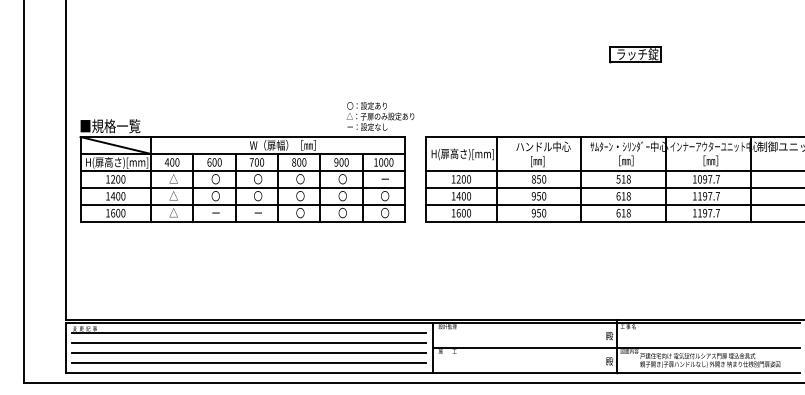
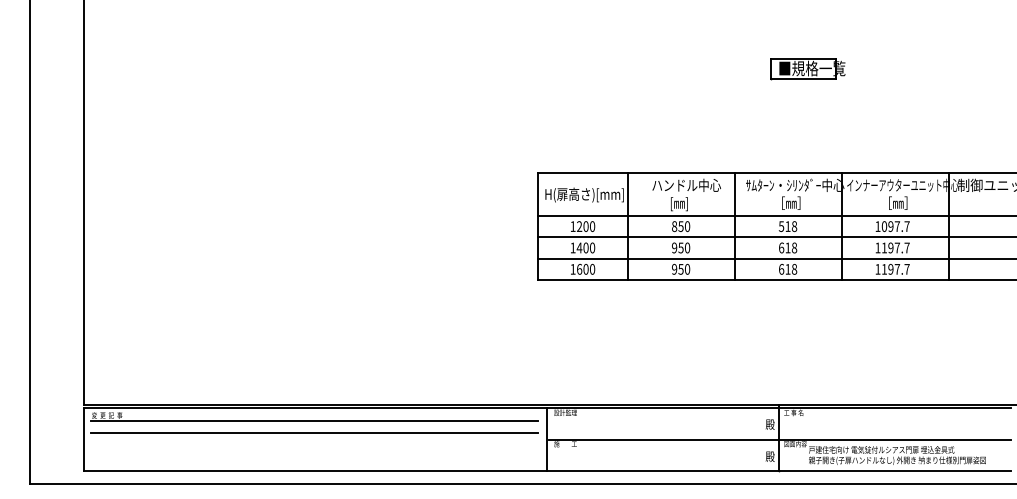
text: (642, 54) -> (811, 68), ラッチ錠 -> ■規格一覧
part: (246, 162) -> (311, 205), removed
line: (249, 352) -> (315, 445), removed
line: (249, 362) -> (315, 458), removed

